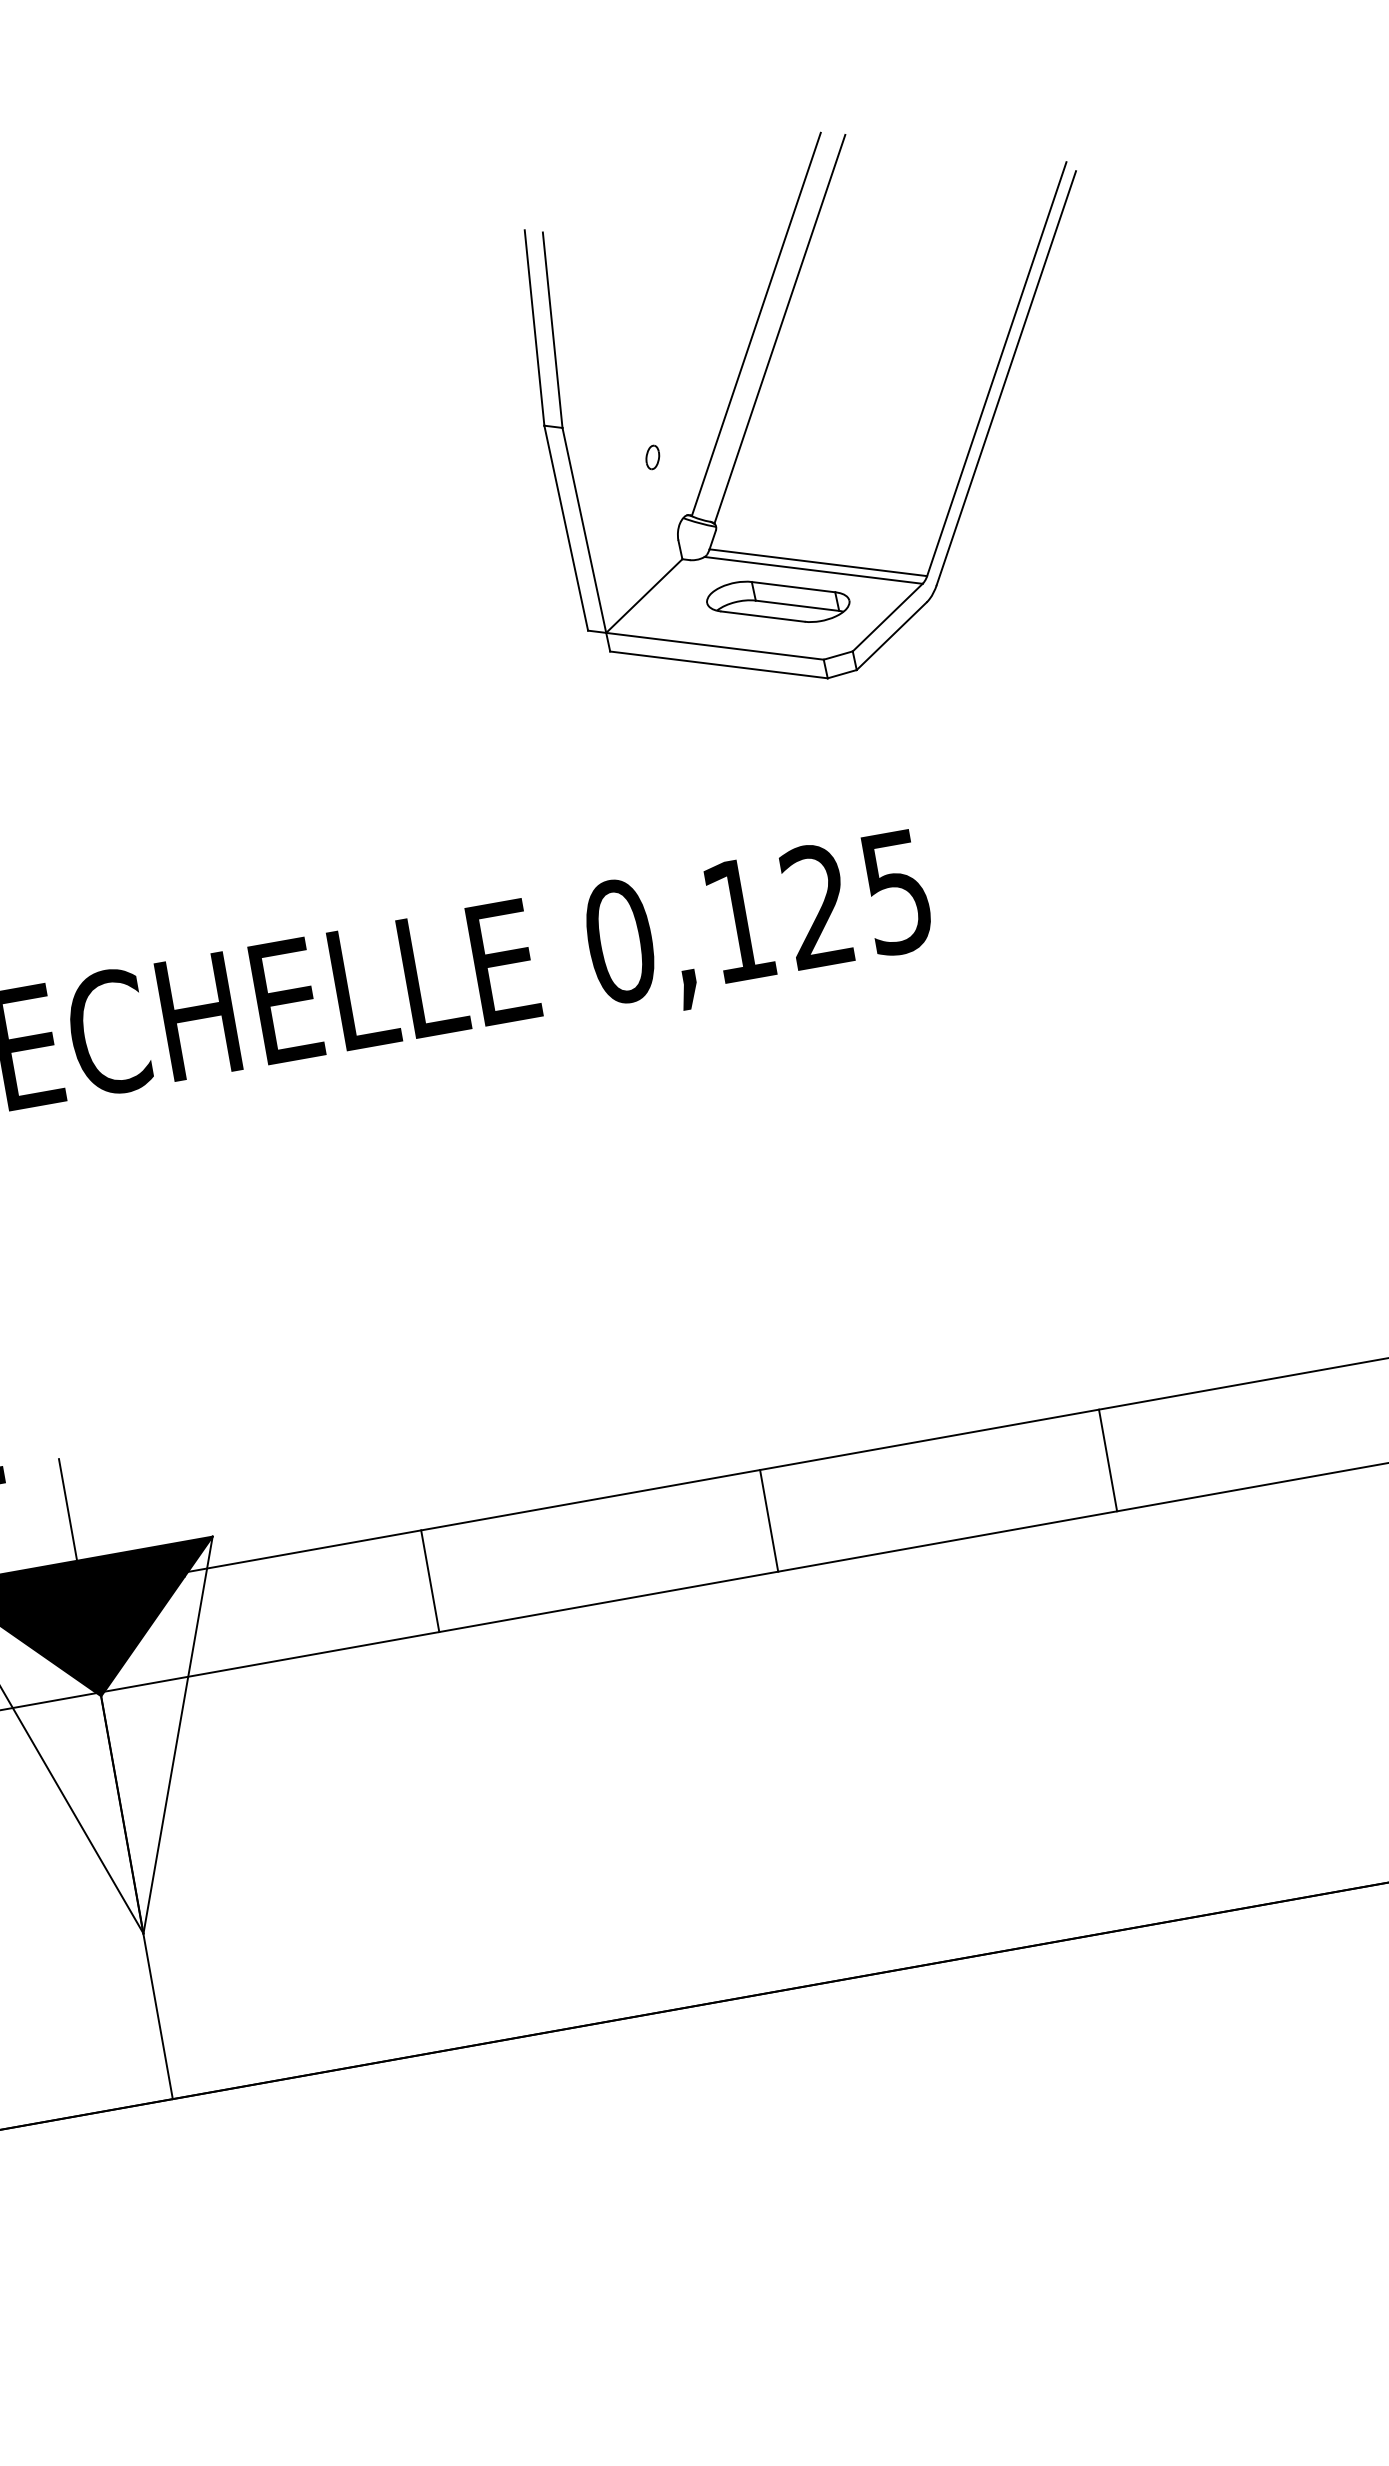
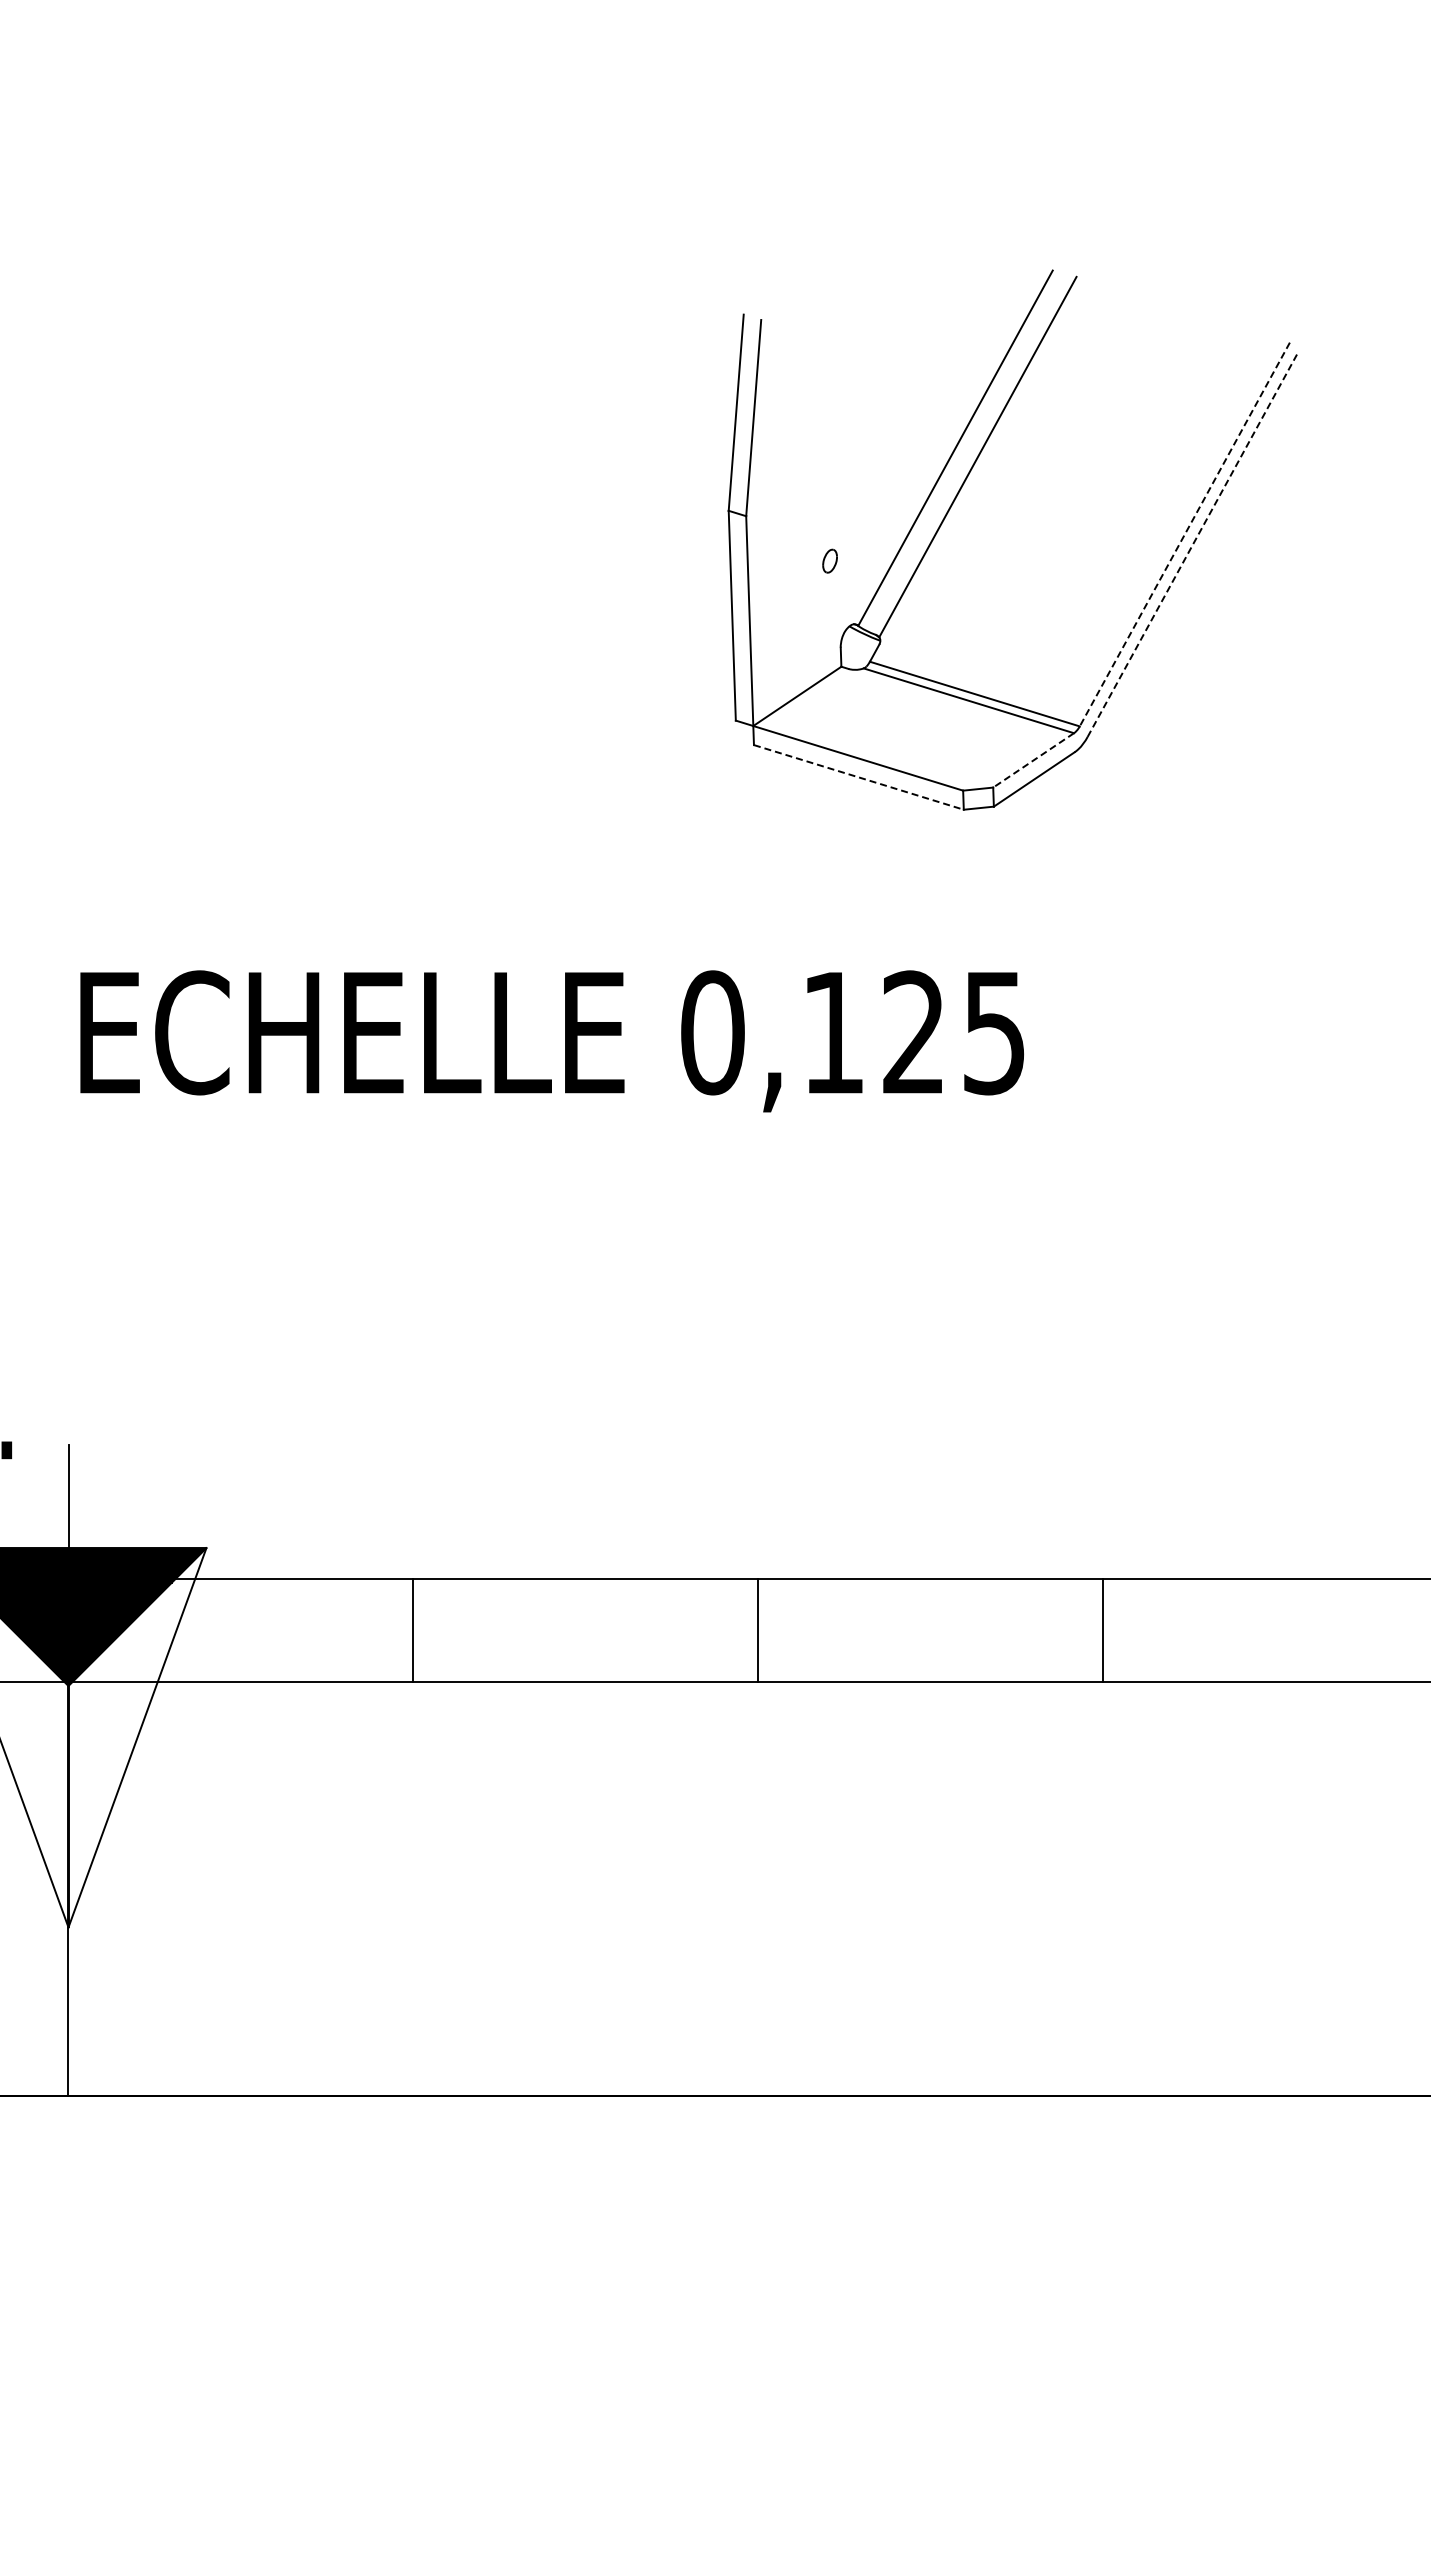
line: (996, 369) -> (1184, 534), solid -> dashed
line: (1006, 378) -> (1192, 545), solid -> dashed
part: (778, 601) -> (928, 725), removed
line: (887, 617) -> (1033, 760), solid -> dashed
line: (718, 665) -> (858, 777), solid -> dashed

